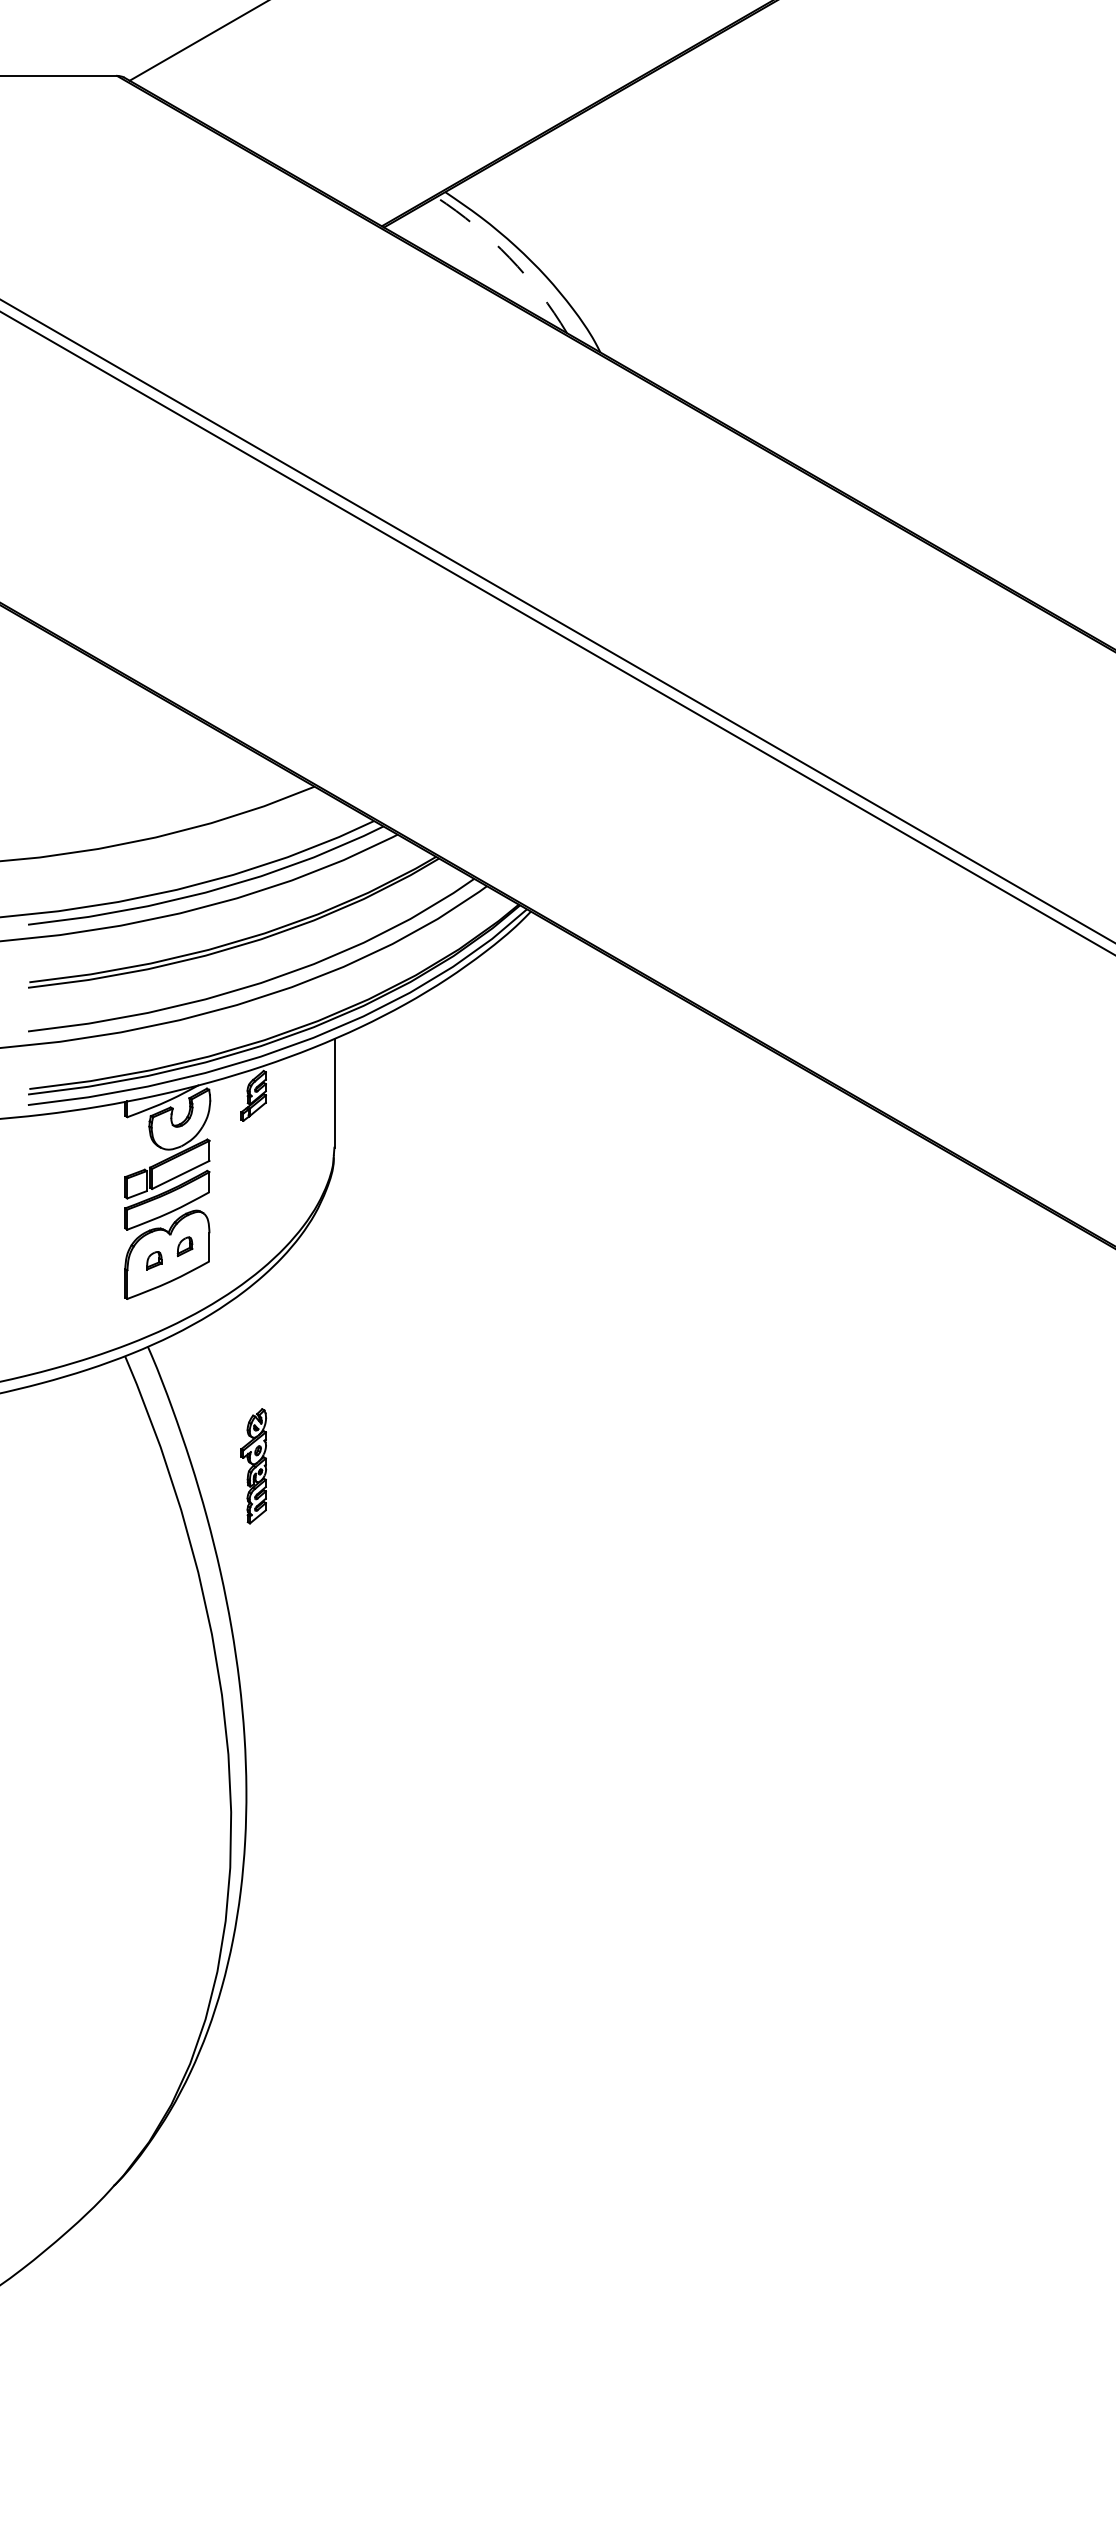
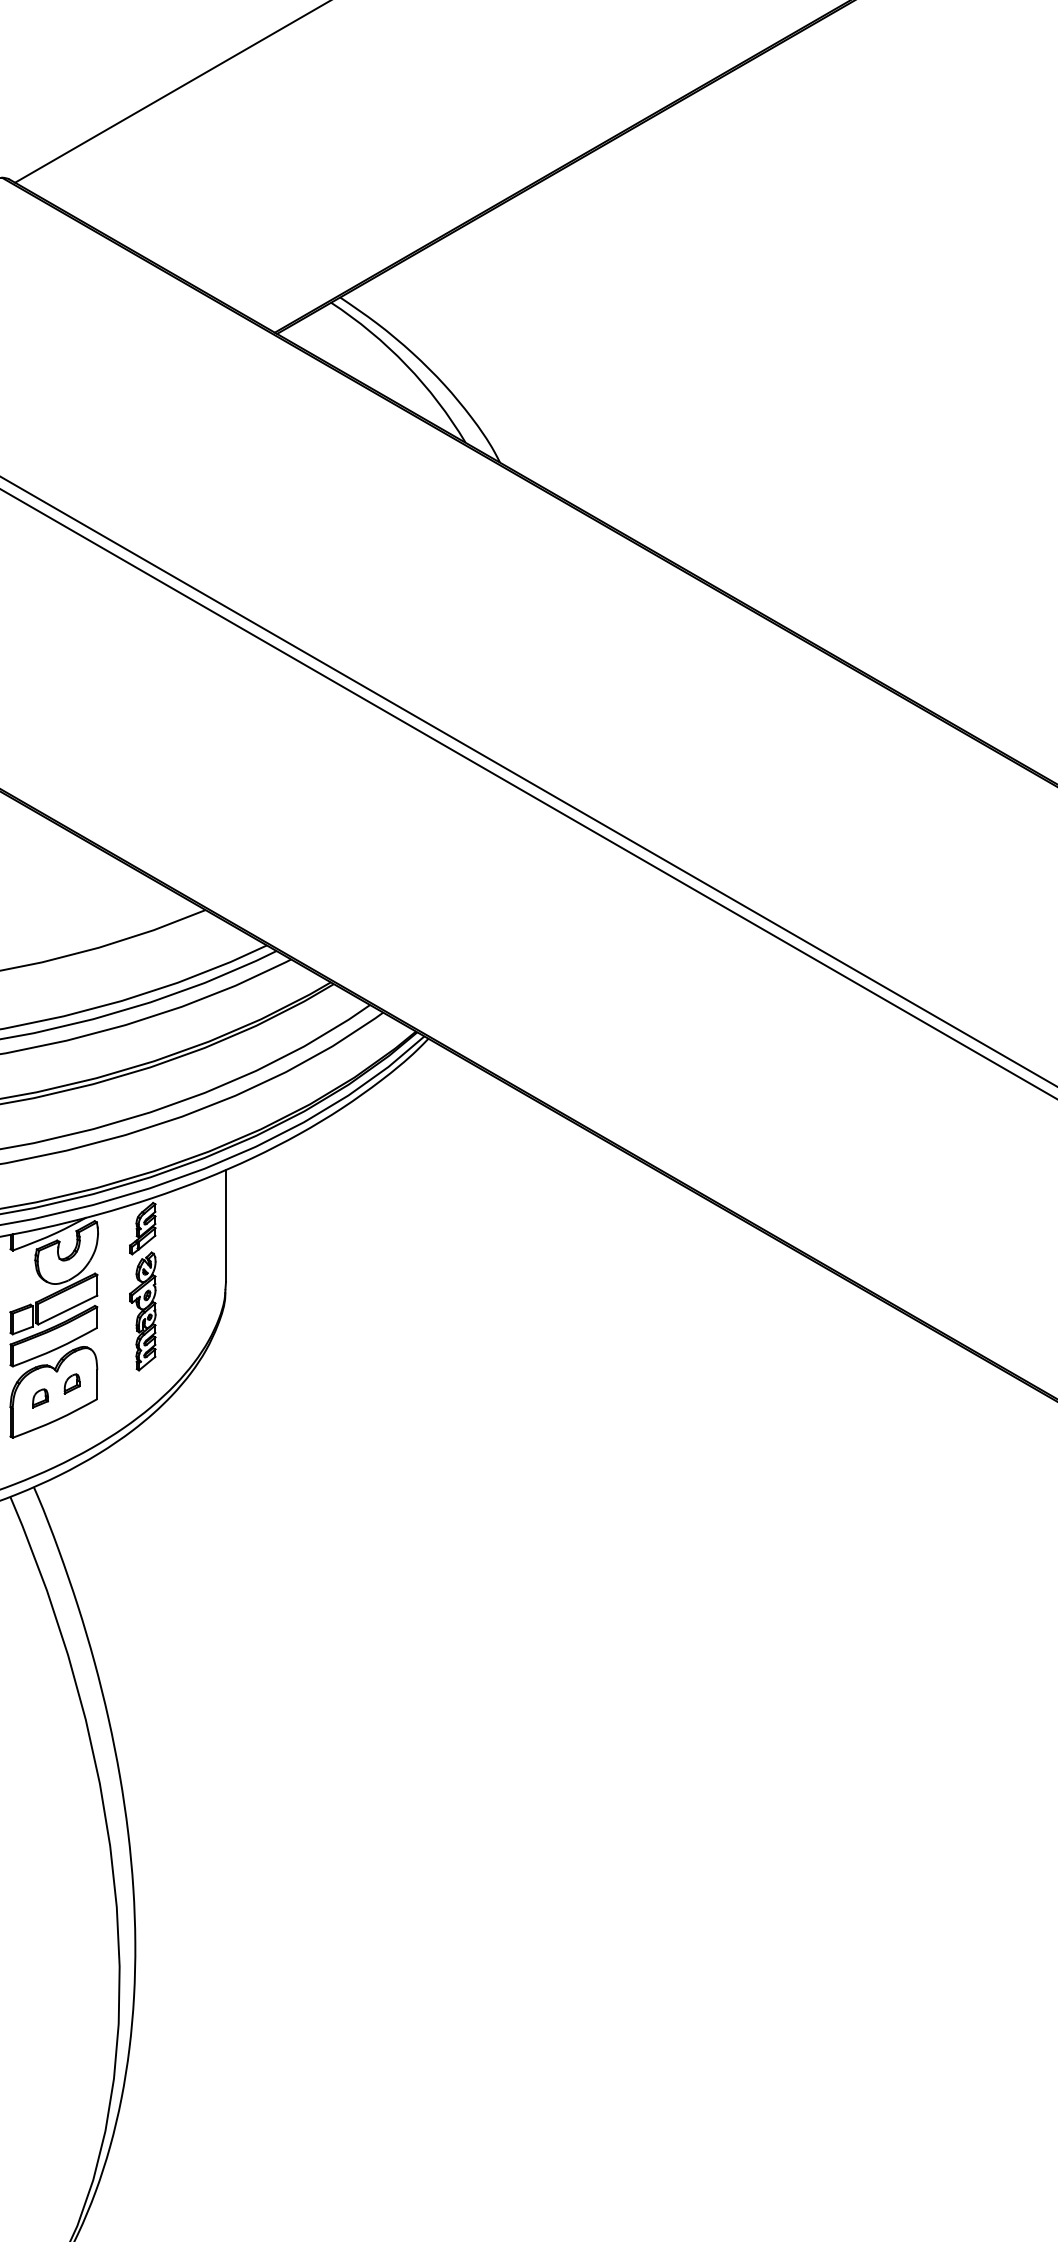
arc: (509, 257) -> (406, 364), dashed -> solid
part: (253, 1466) -> (142, 1311), moved

